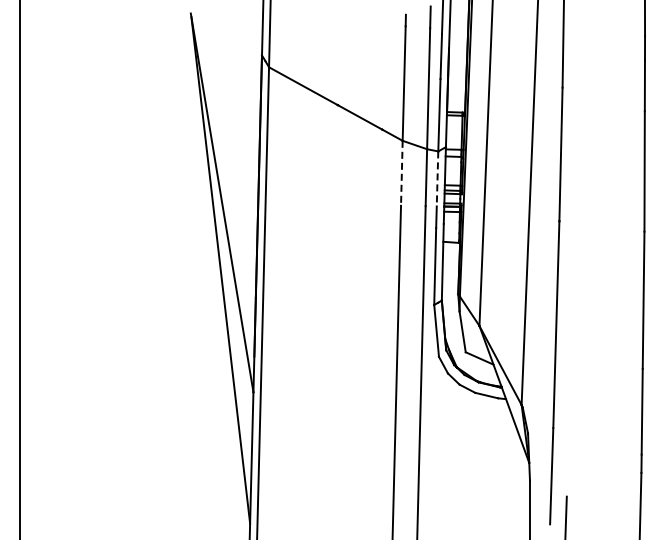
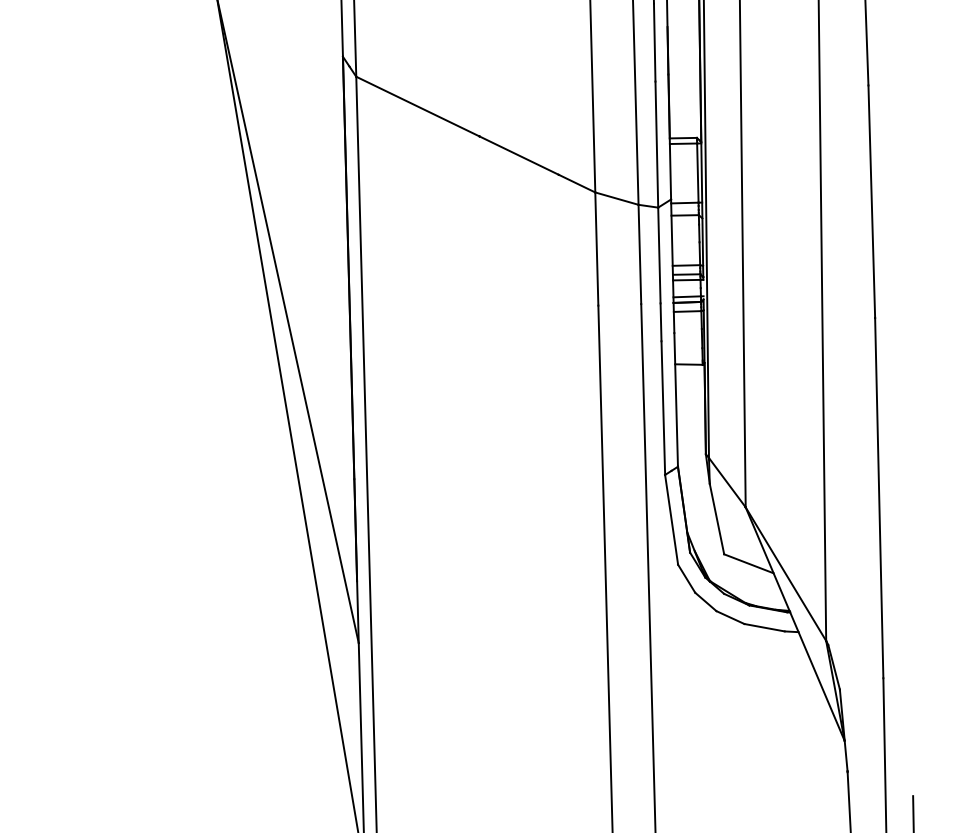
line: (401, 173) -> (596, 249), dashed -> solid
line: (437, 178) -> (659, 254), dashed -> solid

